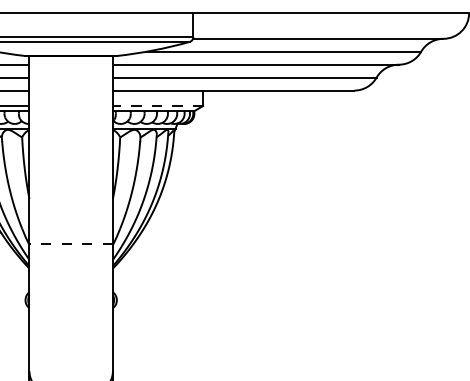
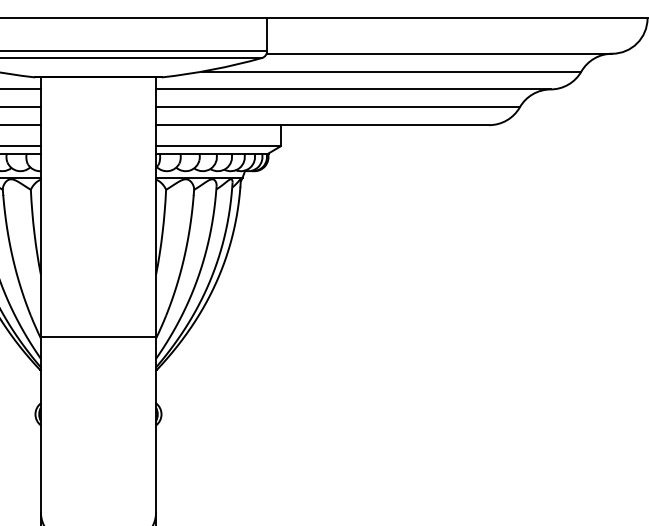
line: (157, 106) -> (217, 146), dashed -> solid
line: (71, 244) -> (98, 337), dashed -> solid

